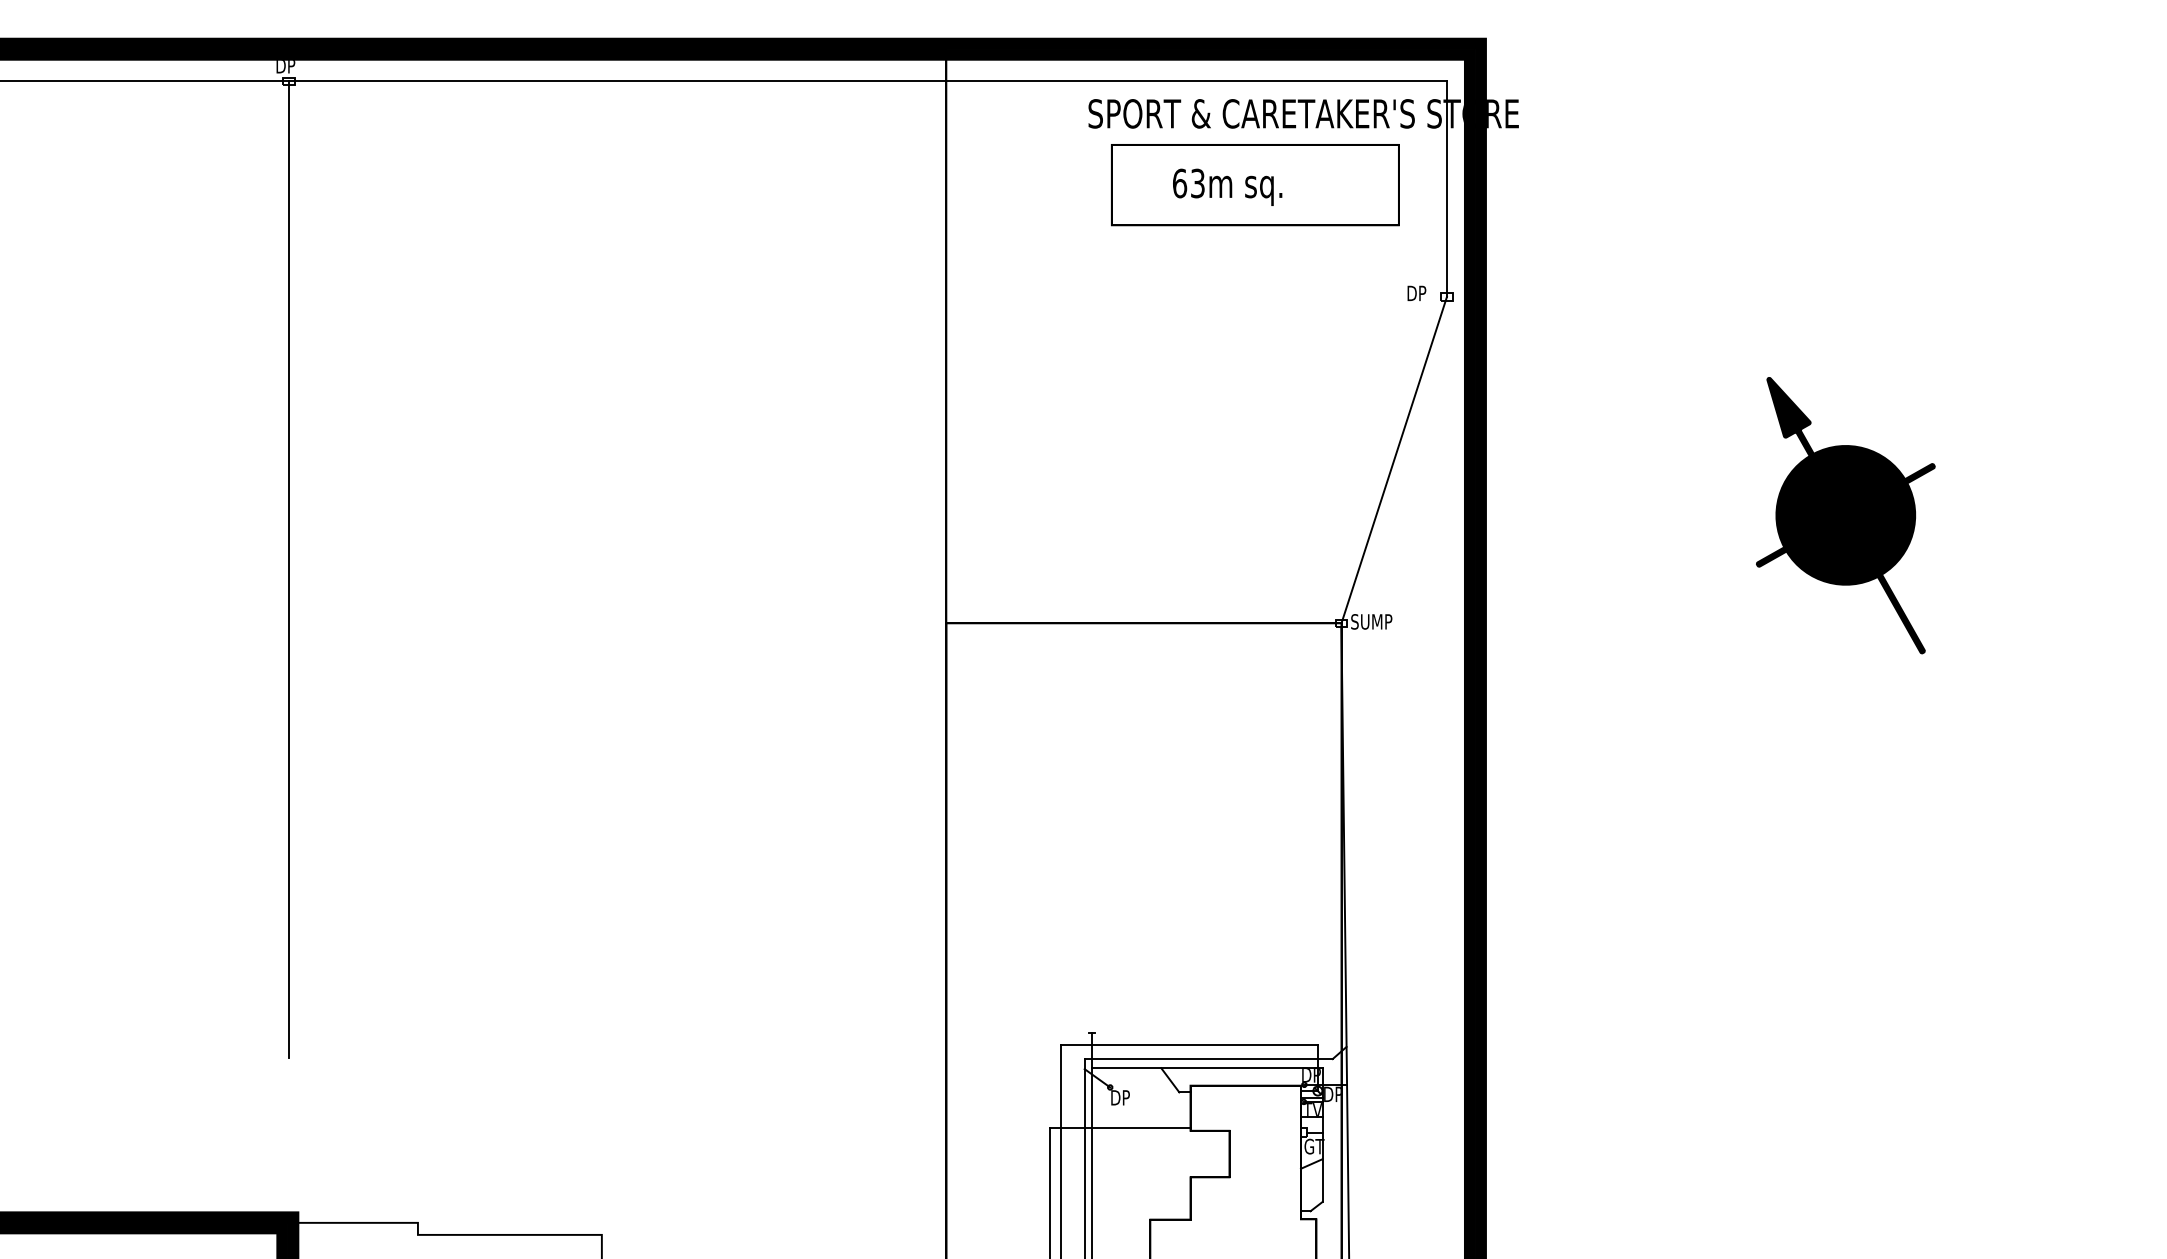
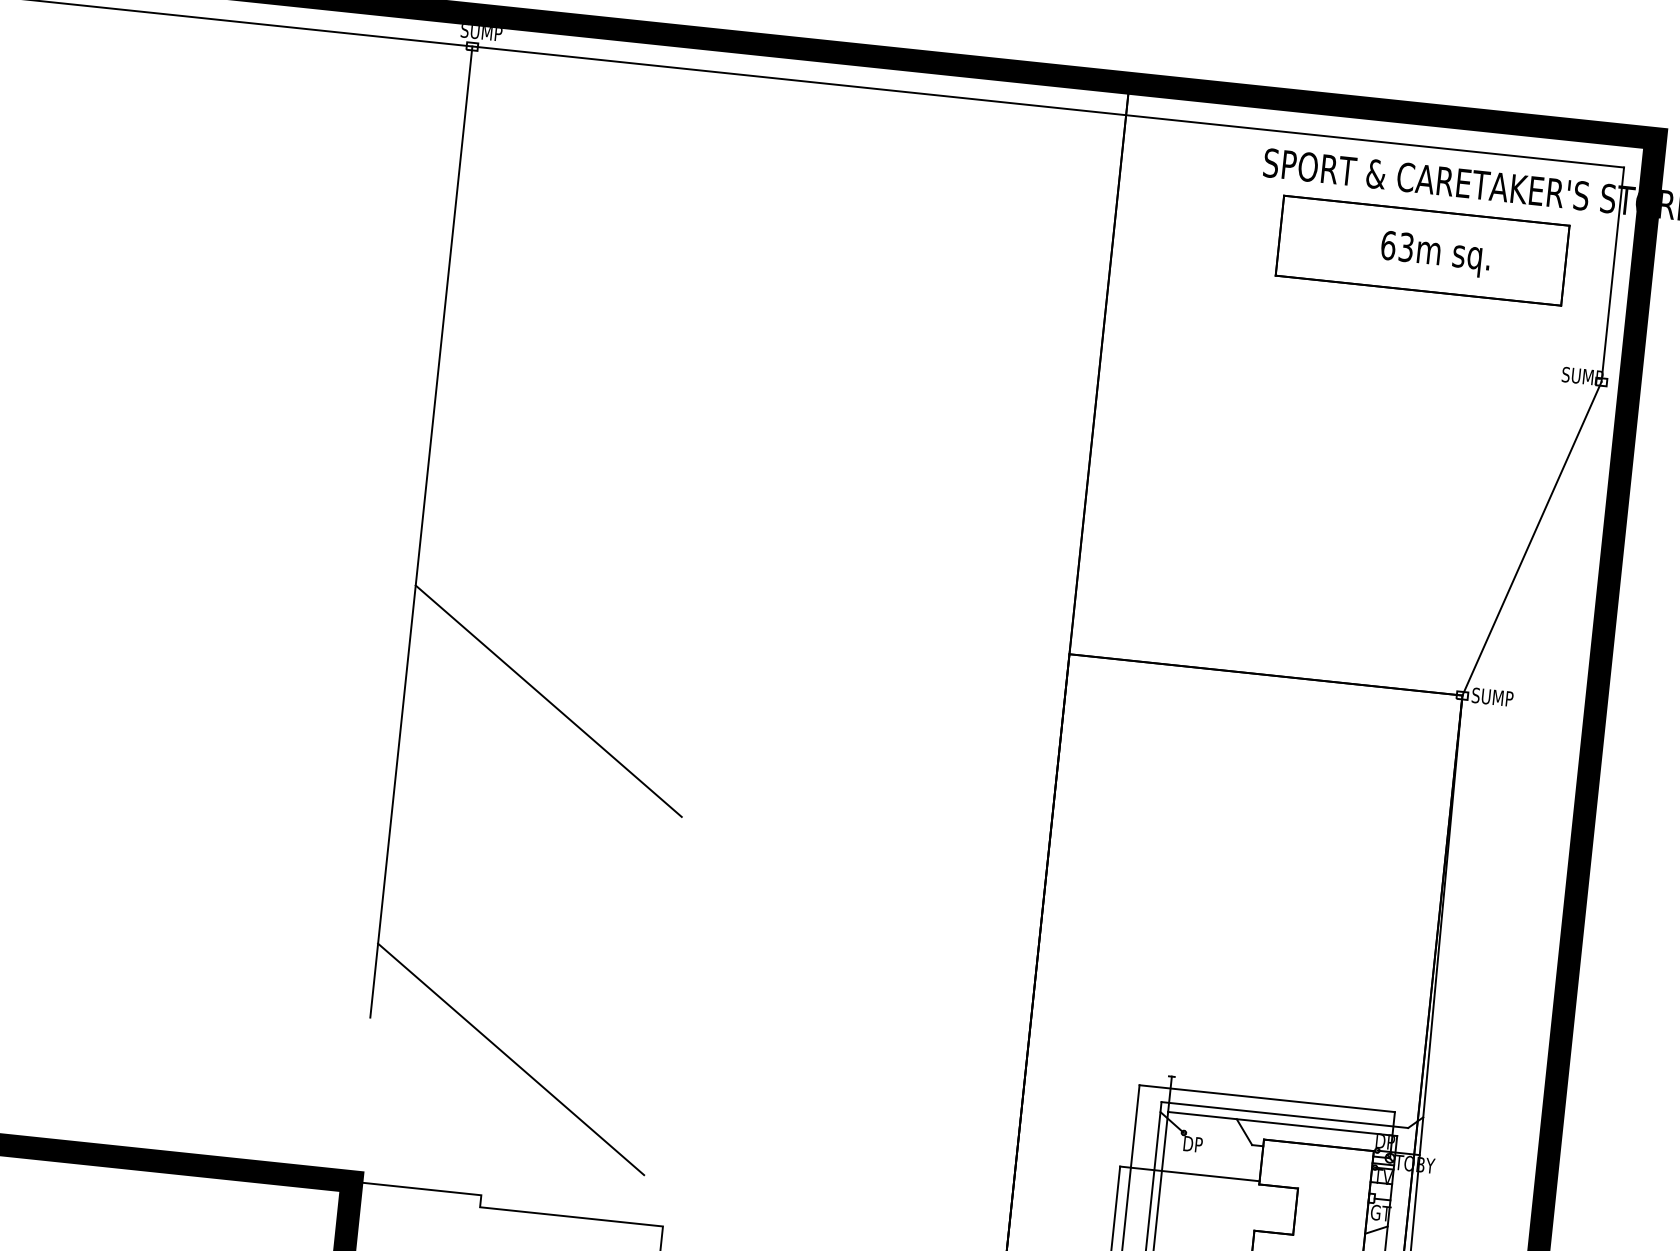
text: (296, 66) -> (481, 32), DP -> SUMP
text: (1227, 186) -> (1435, 253), moved
text: (1427, 293) -> (1582, 376), DP -> SUMP
line: (432, 724) -> (547, 701), added
line: (432, 1084) -> (510, 1059), added
text: (1343, 1094) -> (1415, 1164), DP -> TOBY

